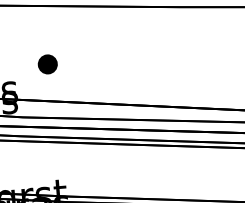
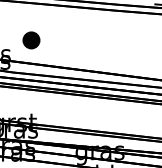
part: (47, 63) -> (31, 39), size x1.4

